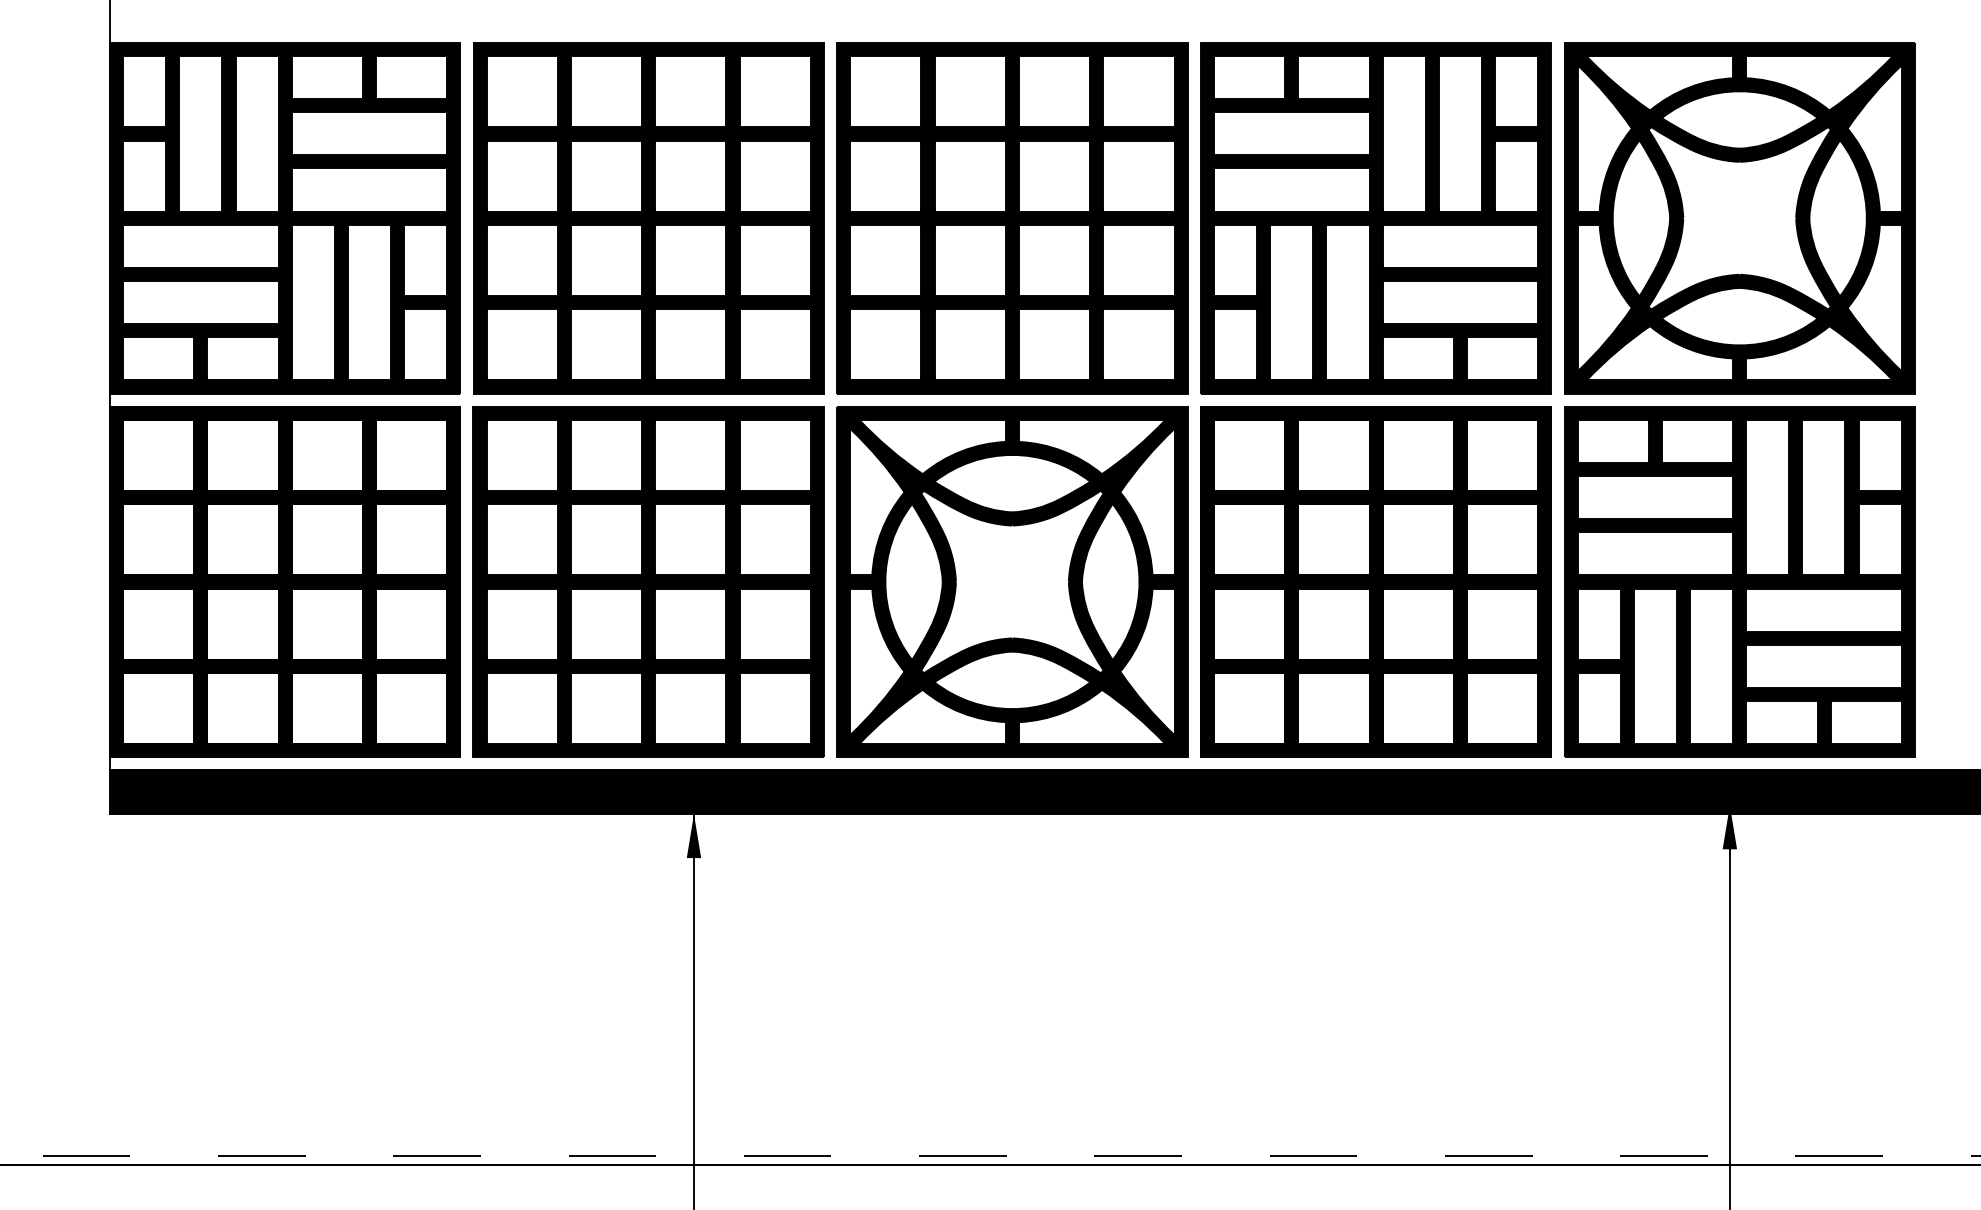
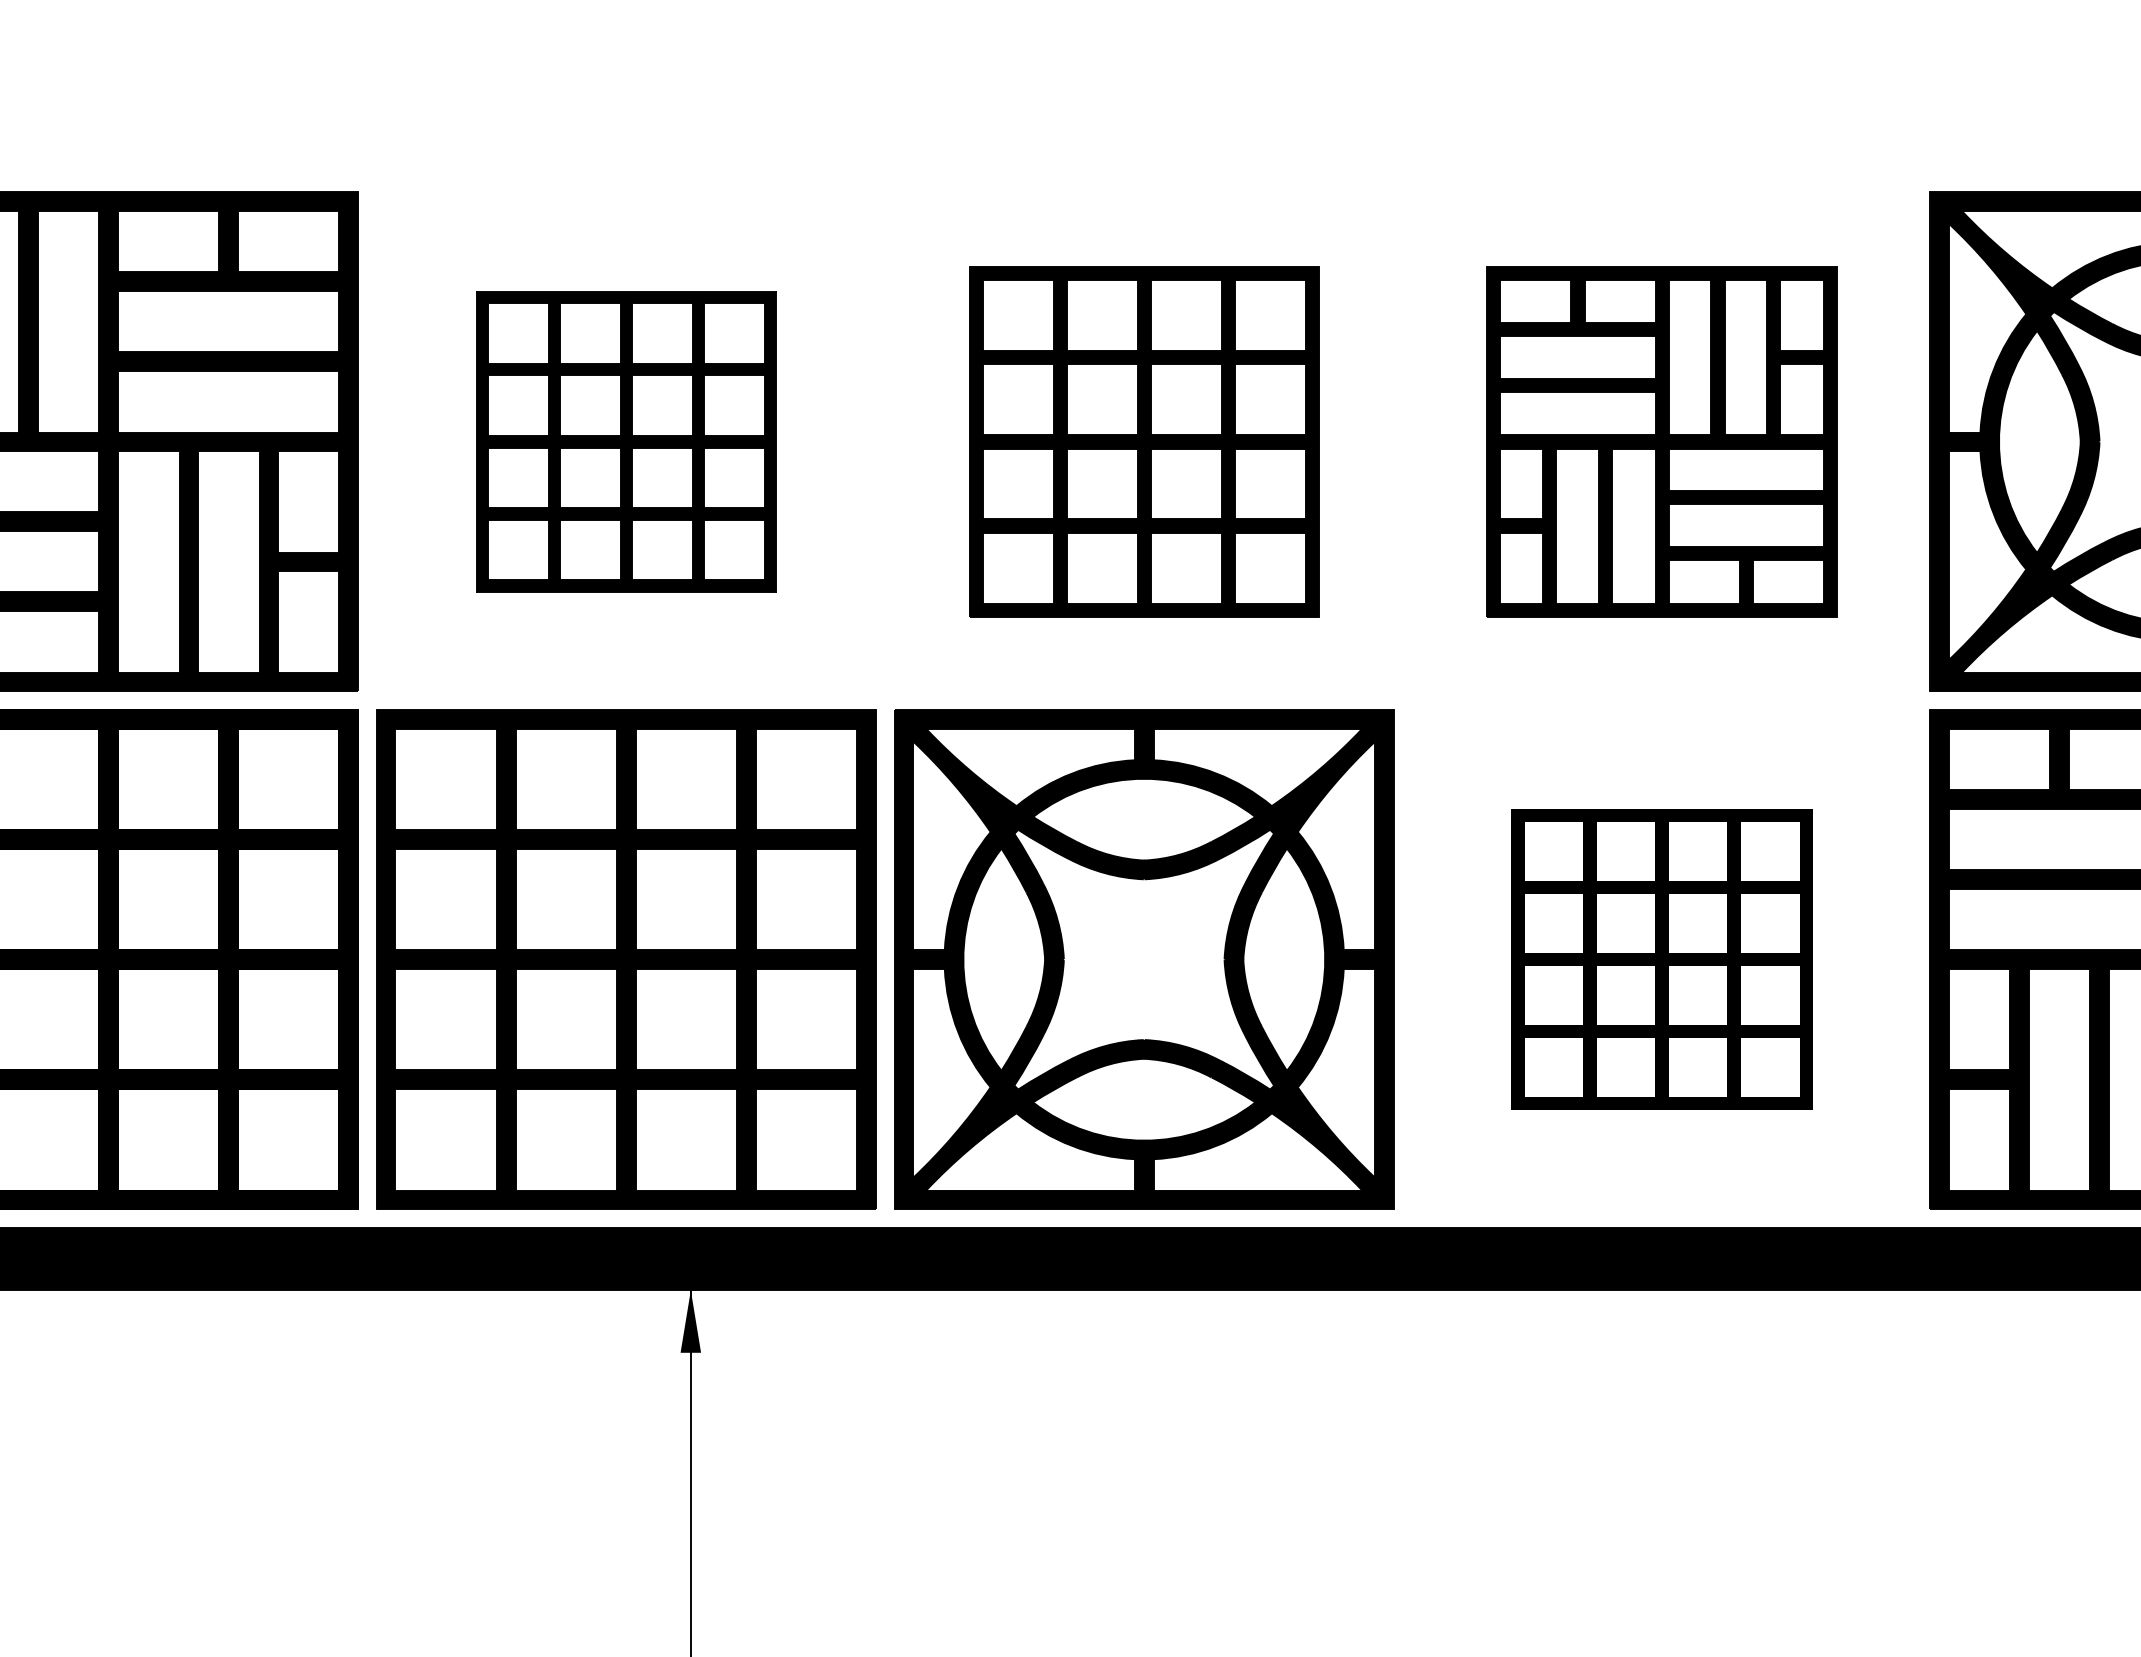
part: (648, 218) -> (626, 442), size x0.6
part: (1012, 218) -> (1144, 442), size x0.7
part: (1375, 218) -> (1661, 442), size x0.7
part: (1375, 581) -> (1661, 958), size x0.6

